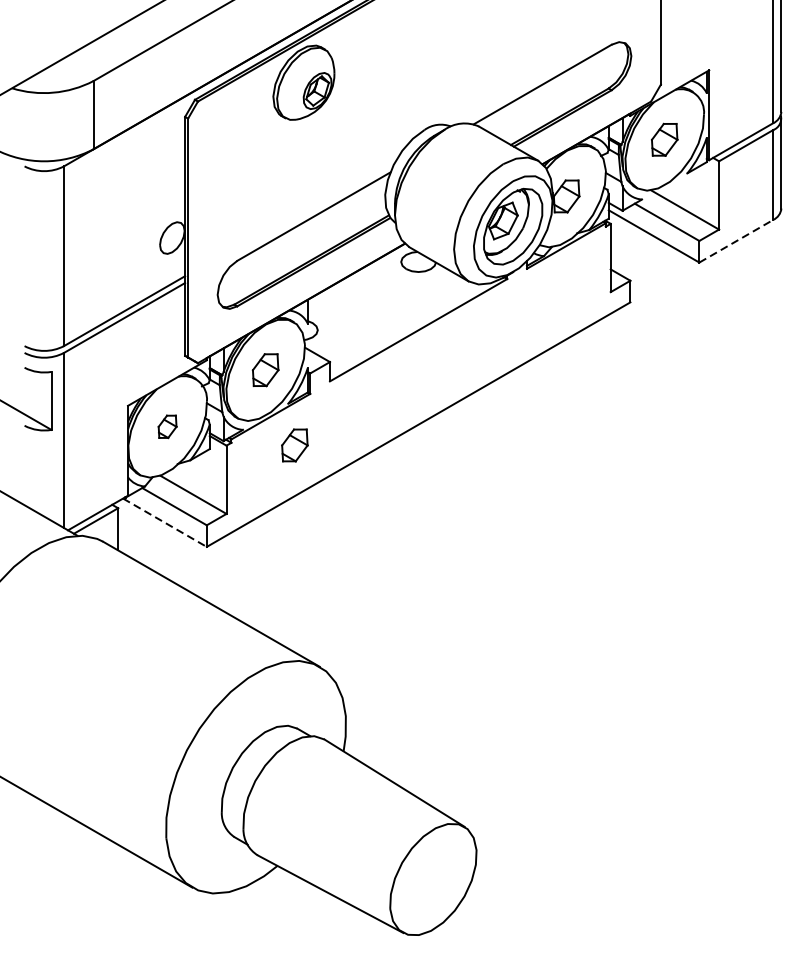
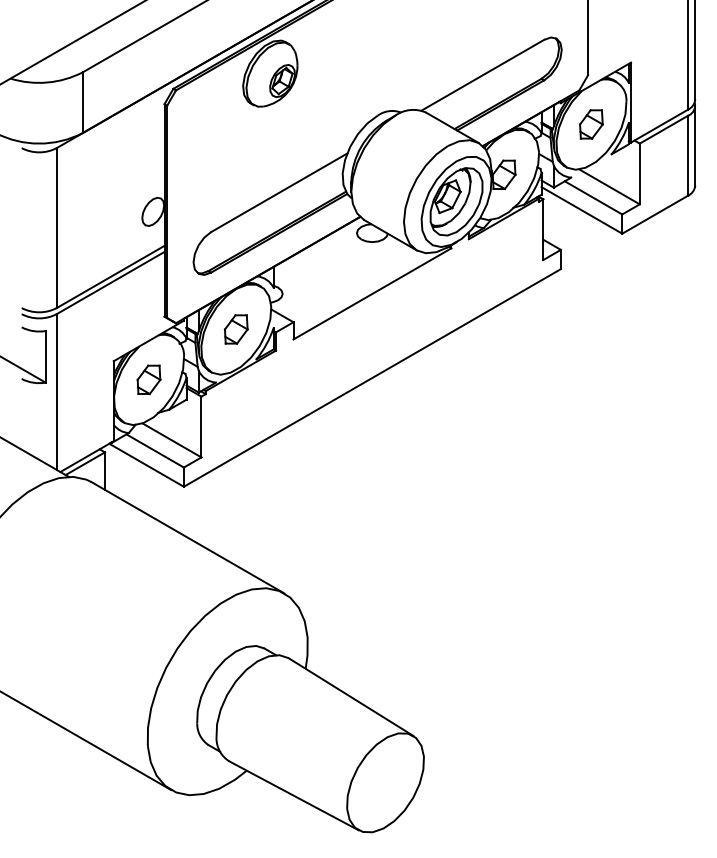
line: (736, 240) -> (655, 214), dashed -> solid
part: (167, 426) -> (148, 379), size x1.43
part: (294, 445) -> (261, 396), removed
line: (165, 523) -> (147, 465), dashed -> solid

